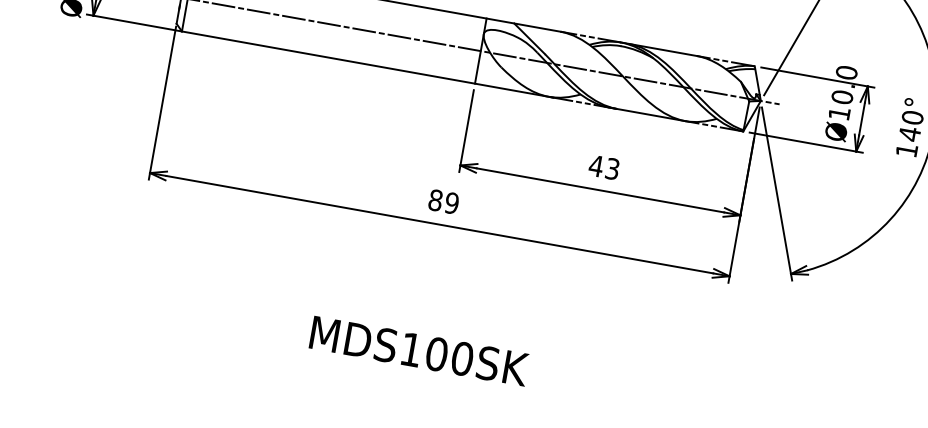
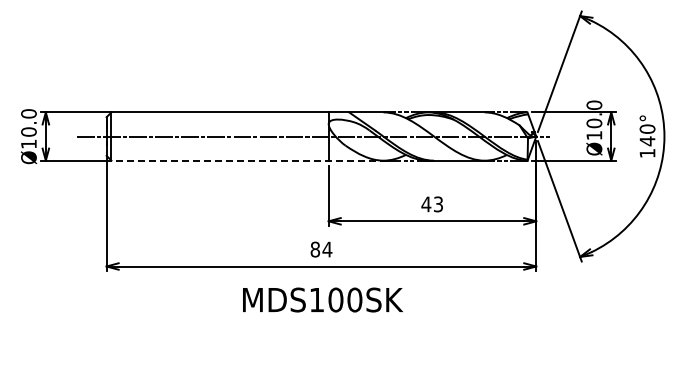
line: (368, 64) -> (249, 160), solid -> dashed
text: (452, 203) -> (327, 249), 89 -> 84
text: (418, 350) -> (322, 299), moved

